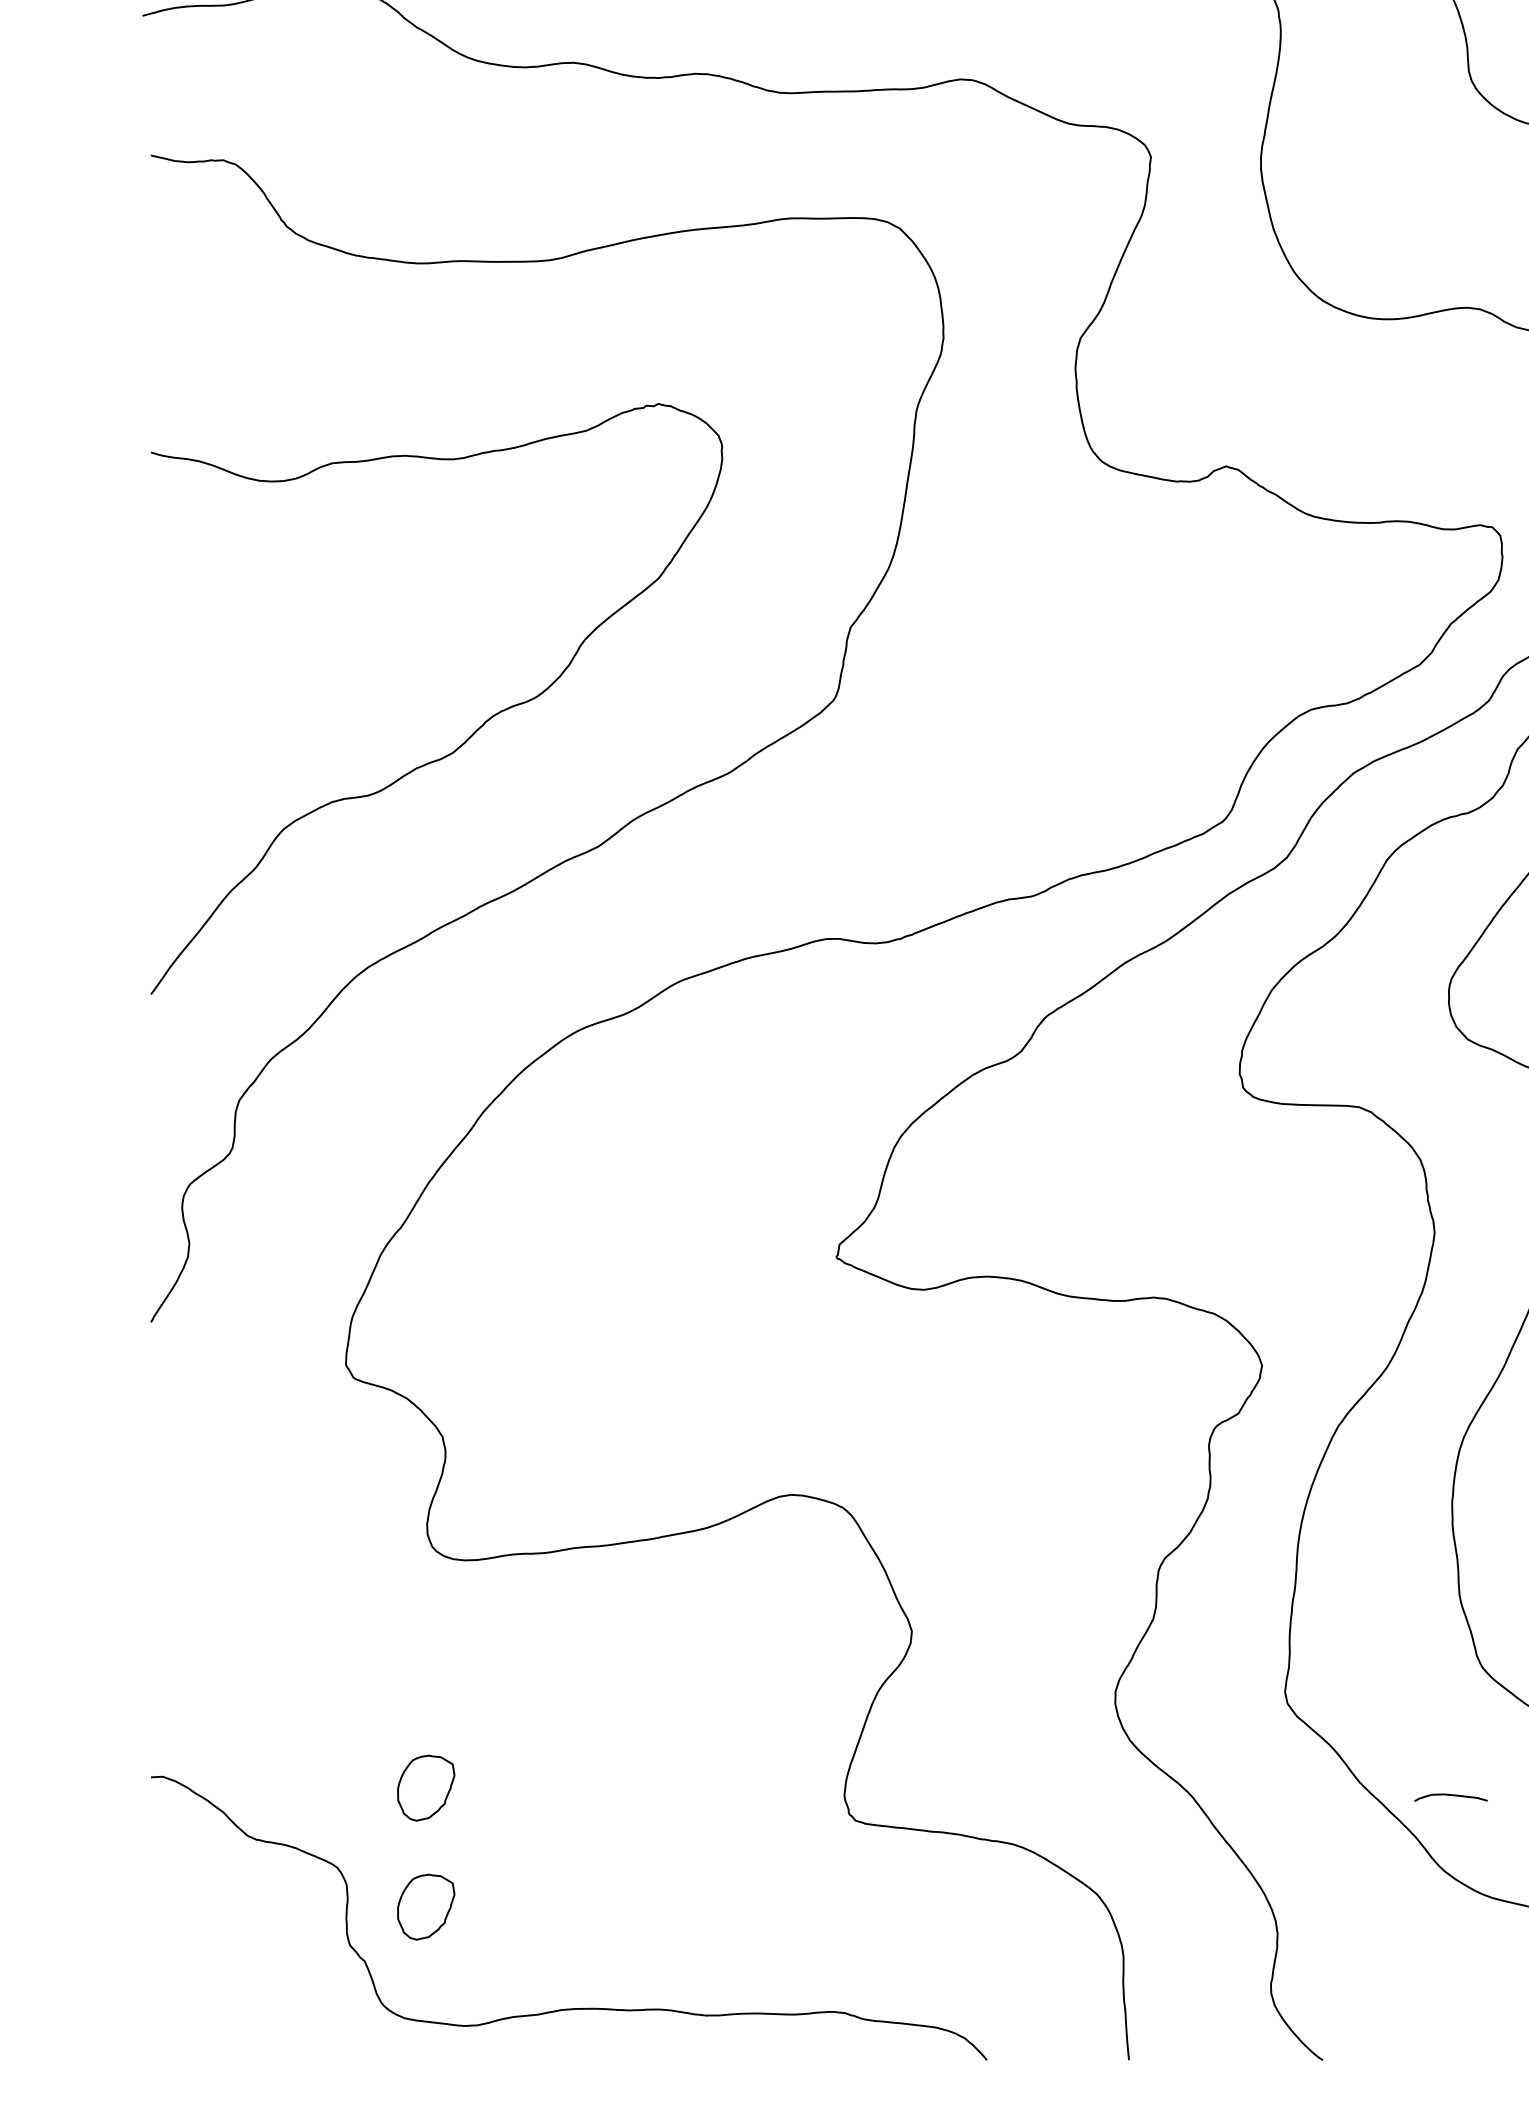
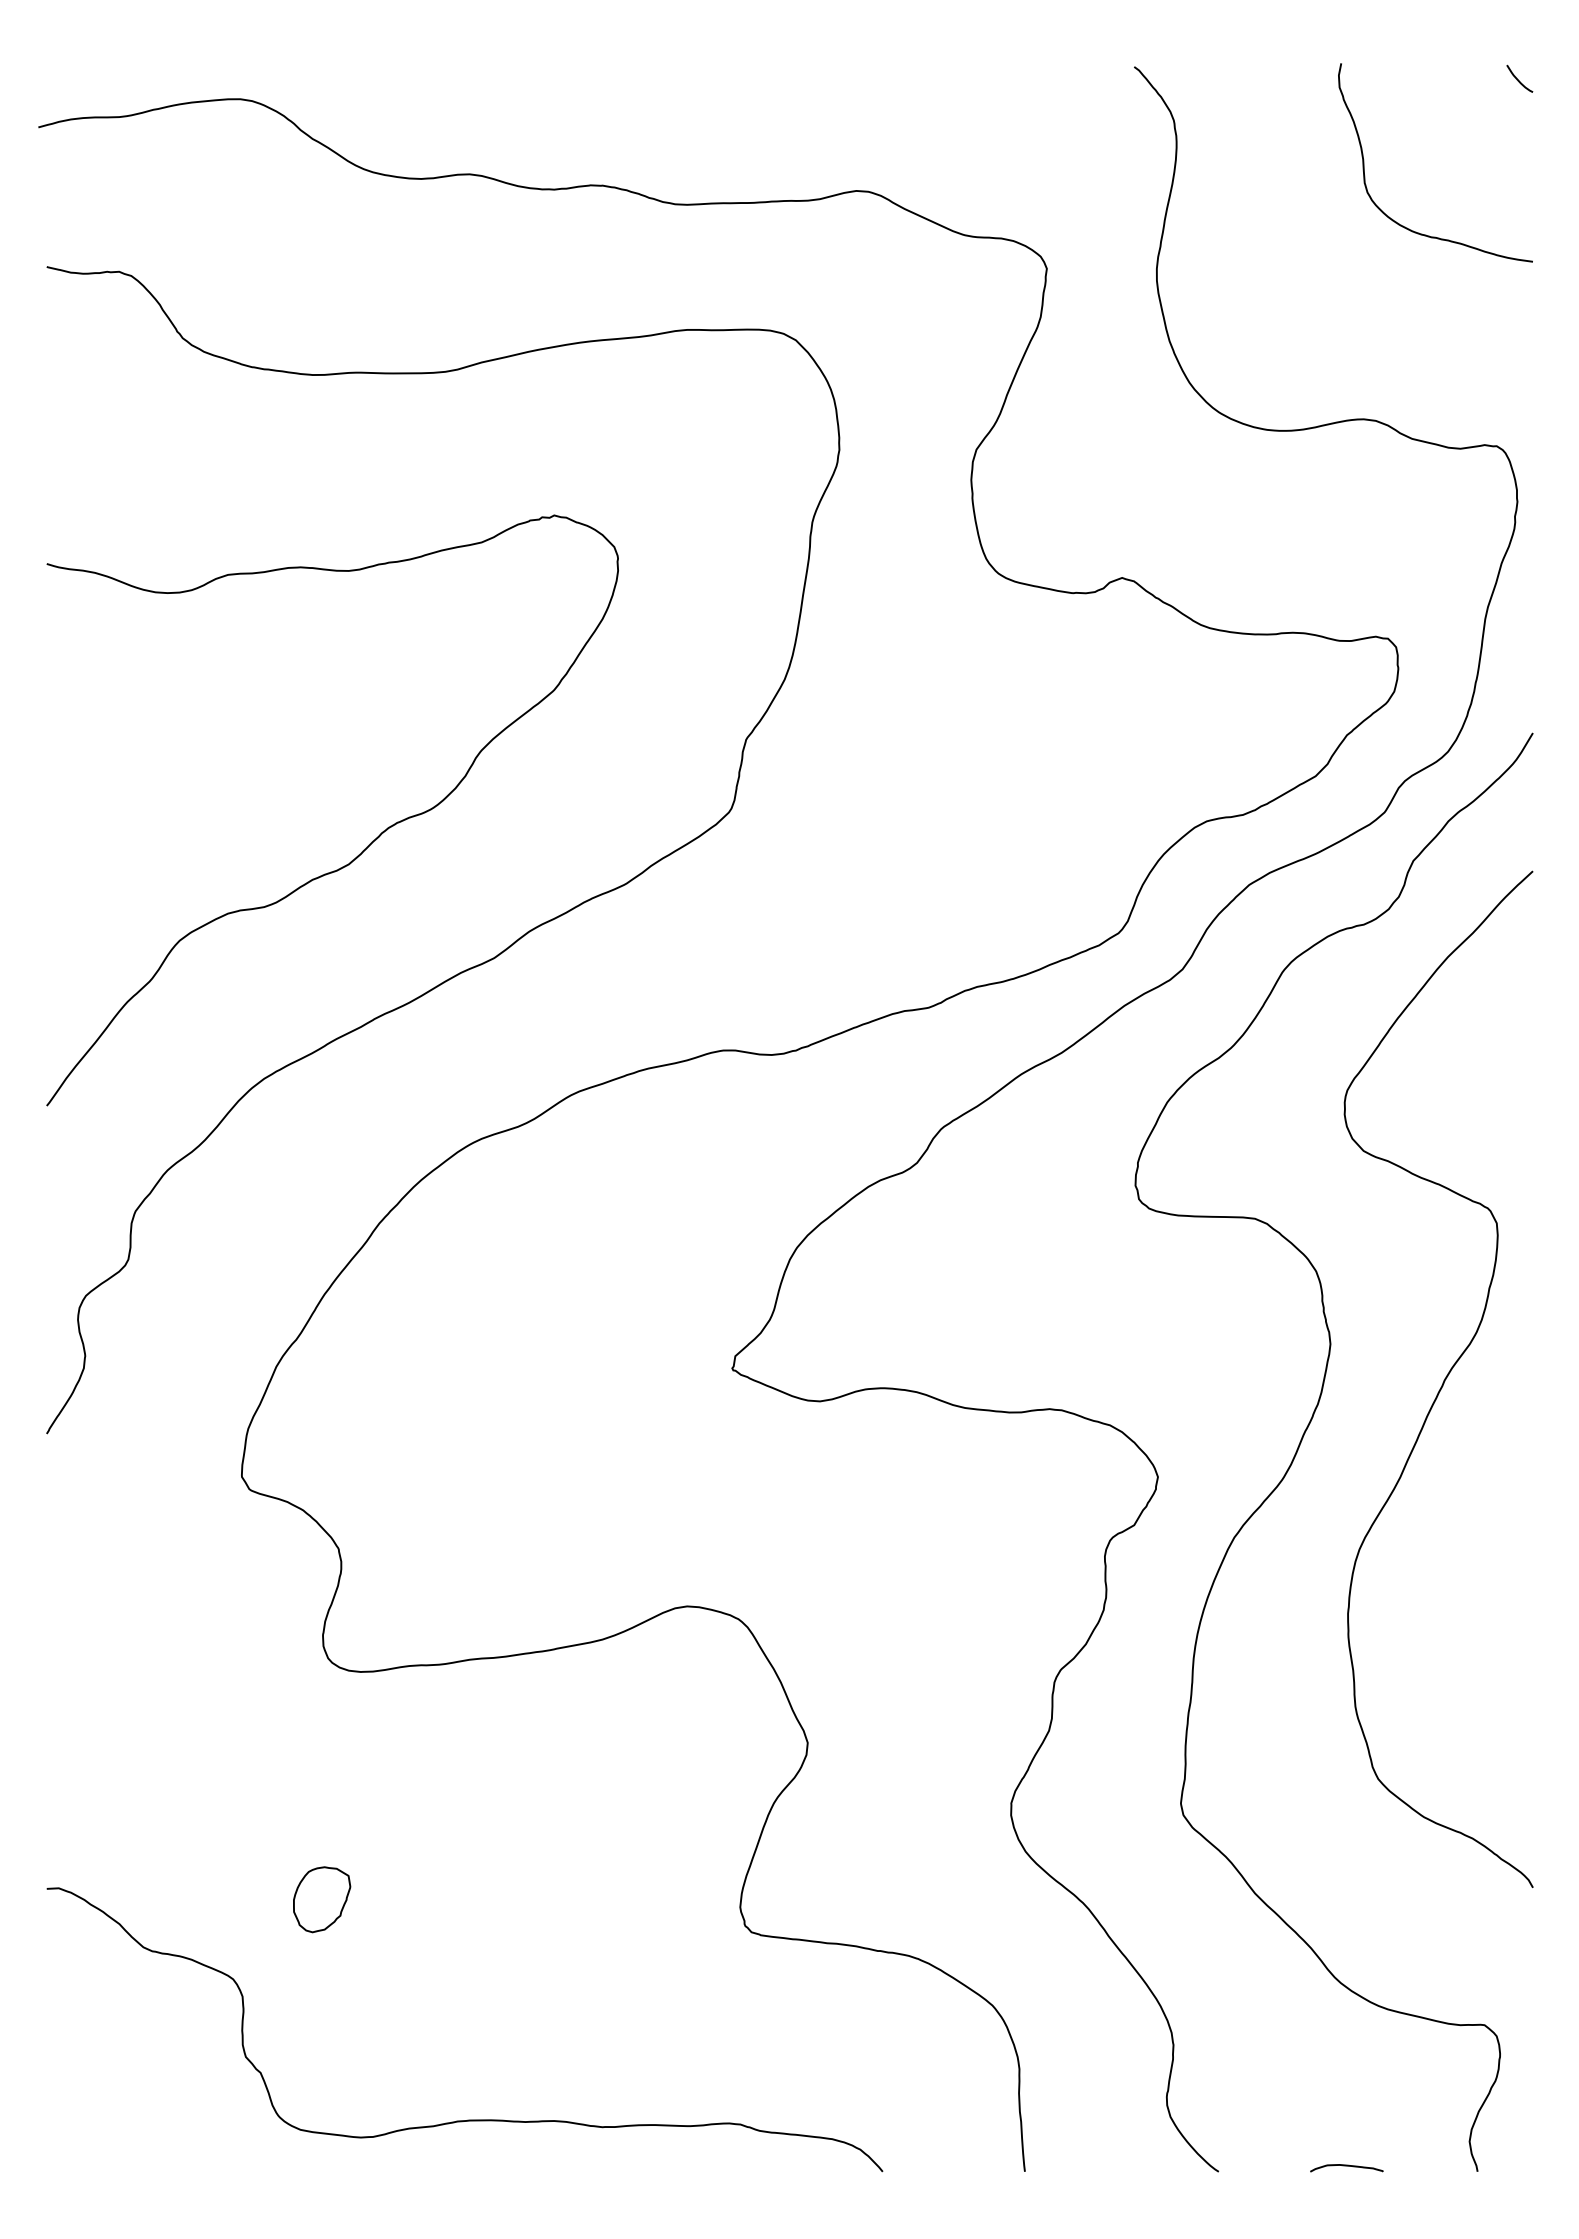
curve: (1450, 1795) -> (1346, 2166), moved
part: (426, 1906) -> (322, 2018), removed

